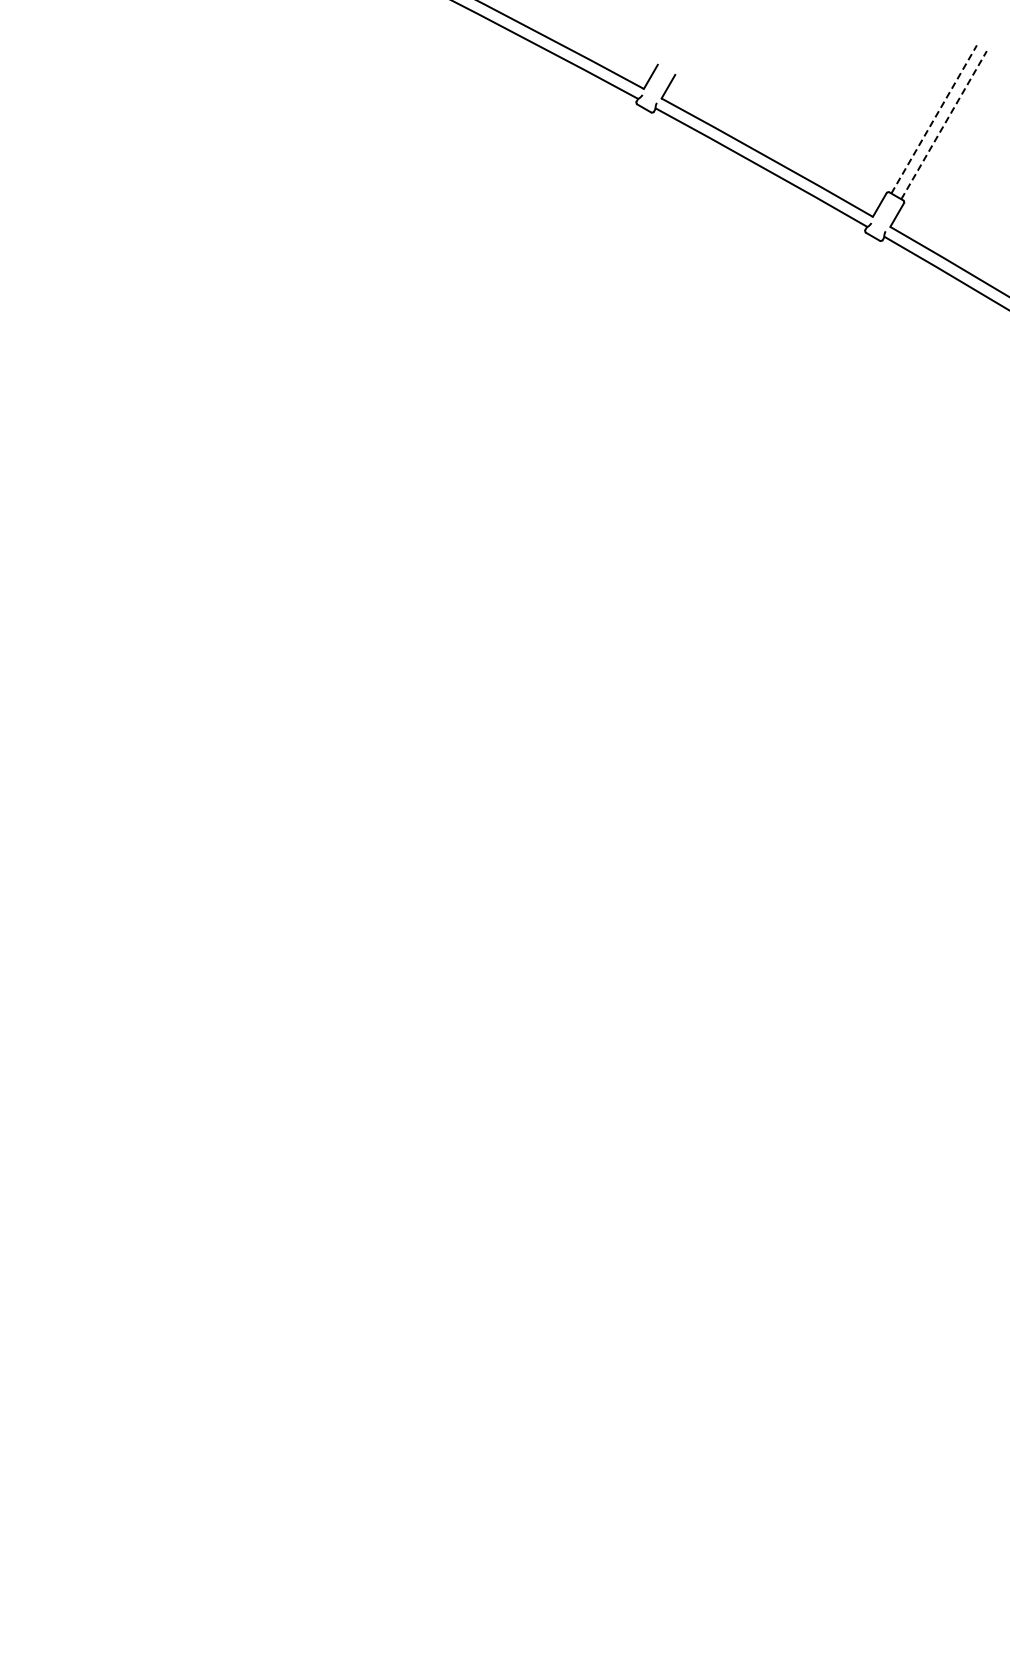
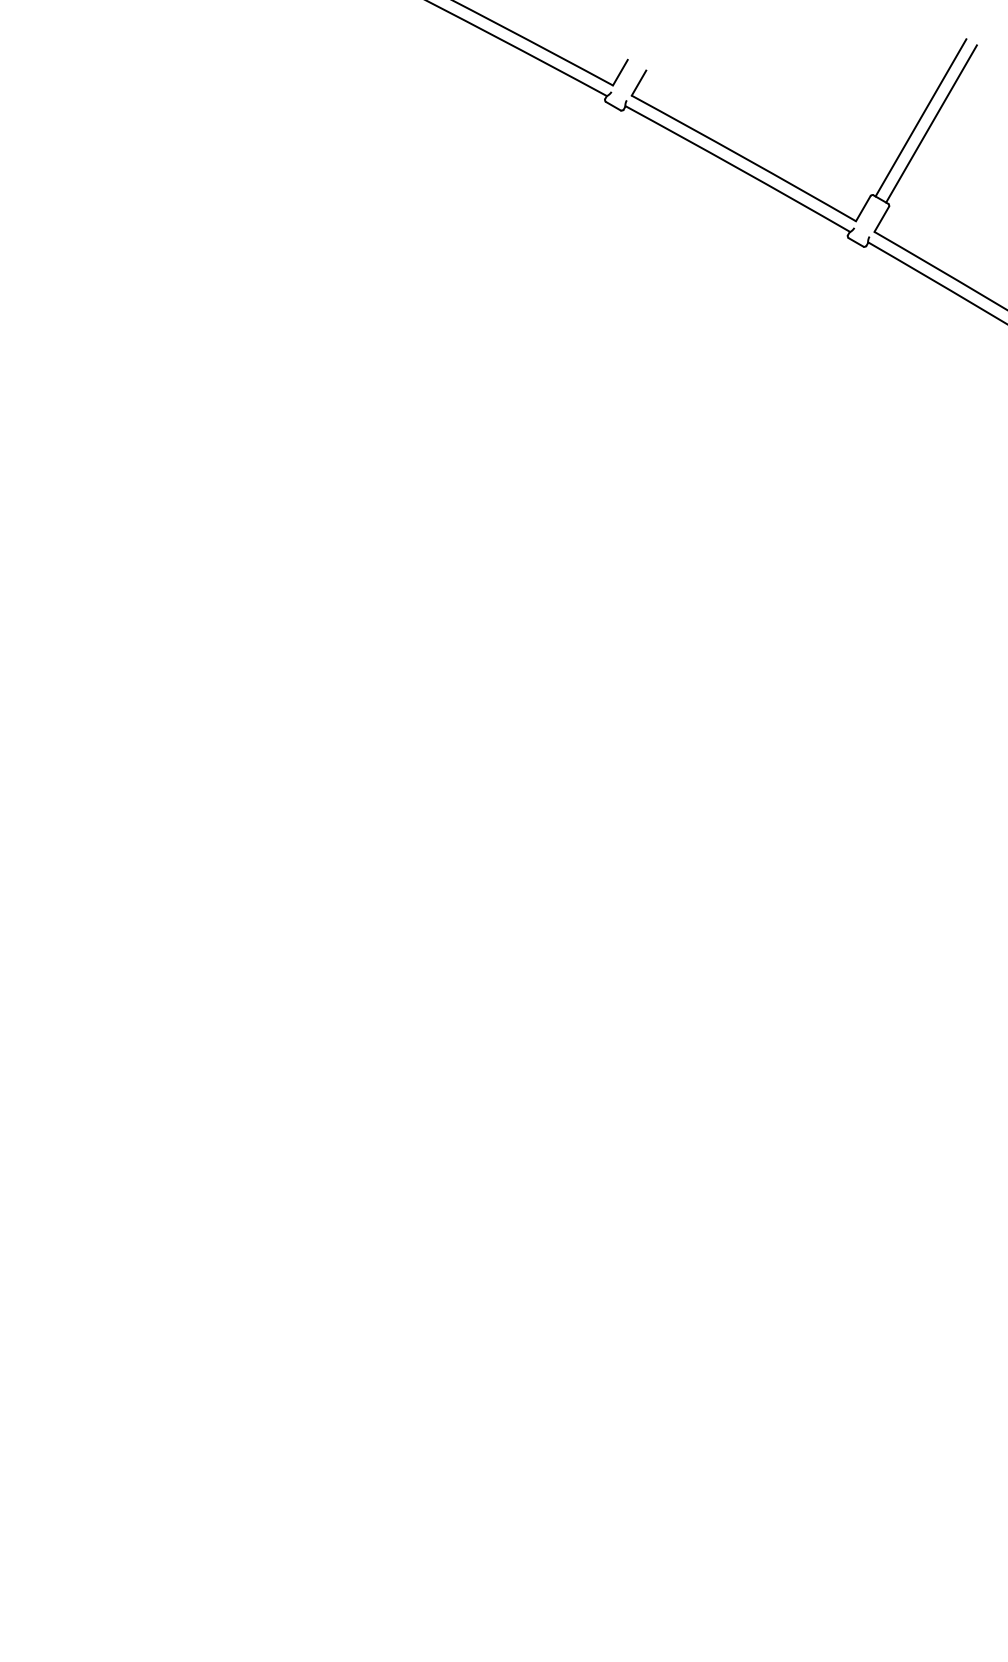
line: (934, 119) -> (921, 117), dashed -> solid
line: (944, 125) -> (931, 124), dashed -> solid

